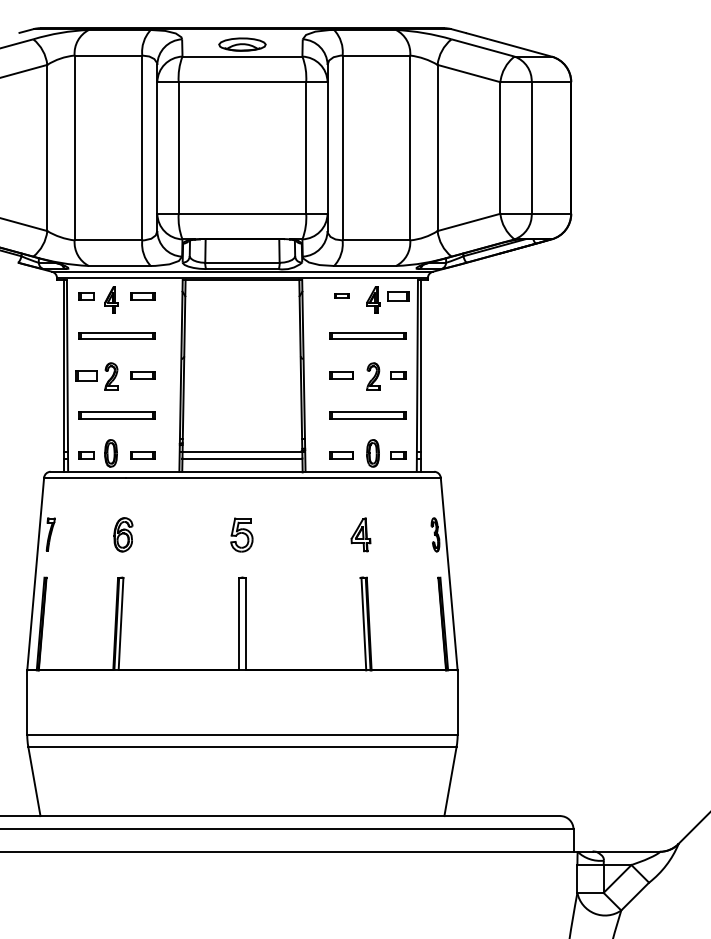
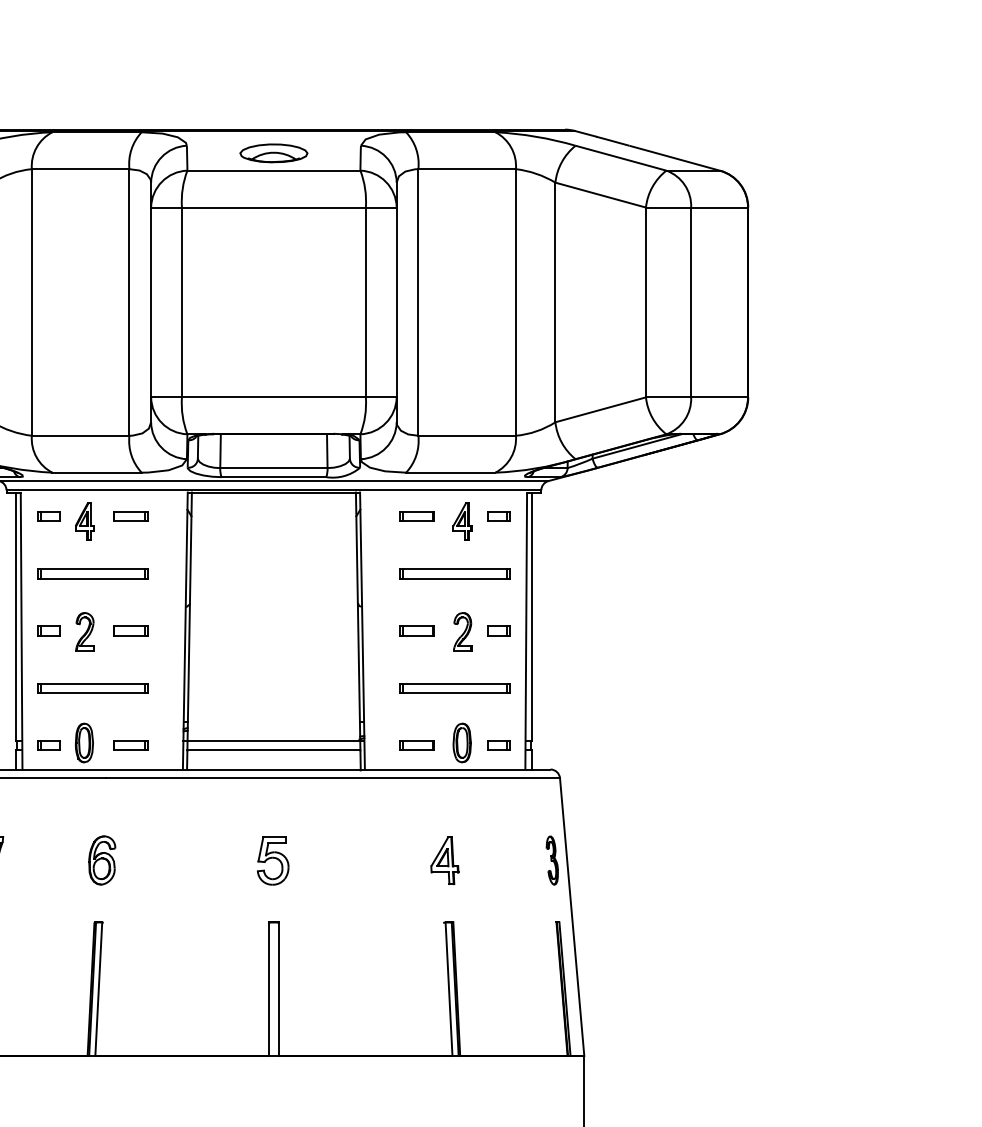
part: (341, 296) -> (416, 516), size x1.67
part: (398, 296) -> (498, 516), size x0.71
part: (86, 375) -> (48, 630), size x0.71

